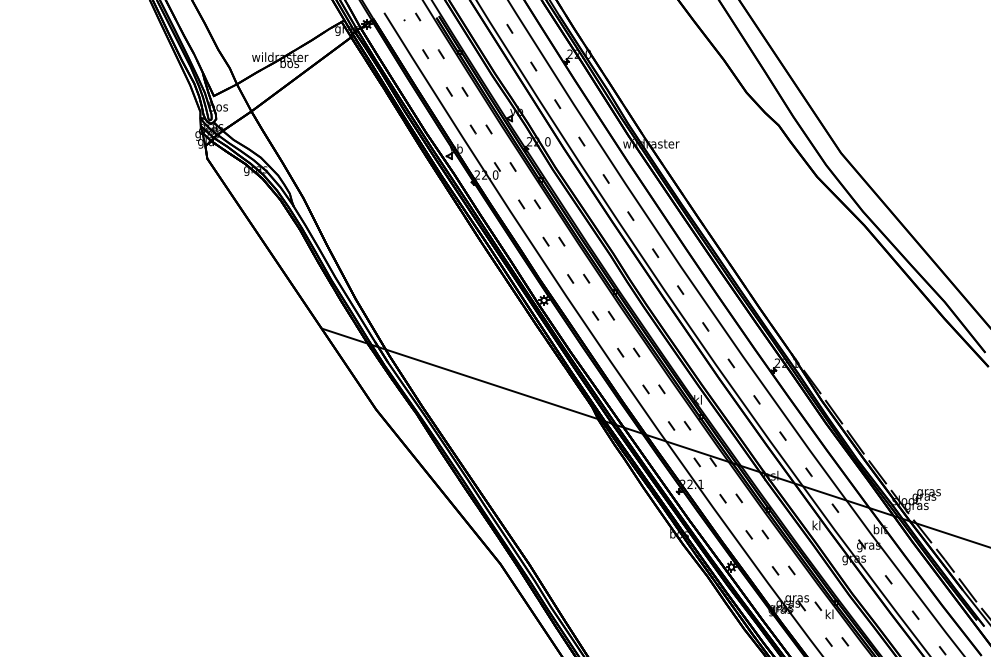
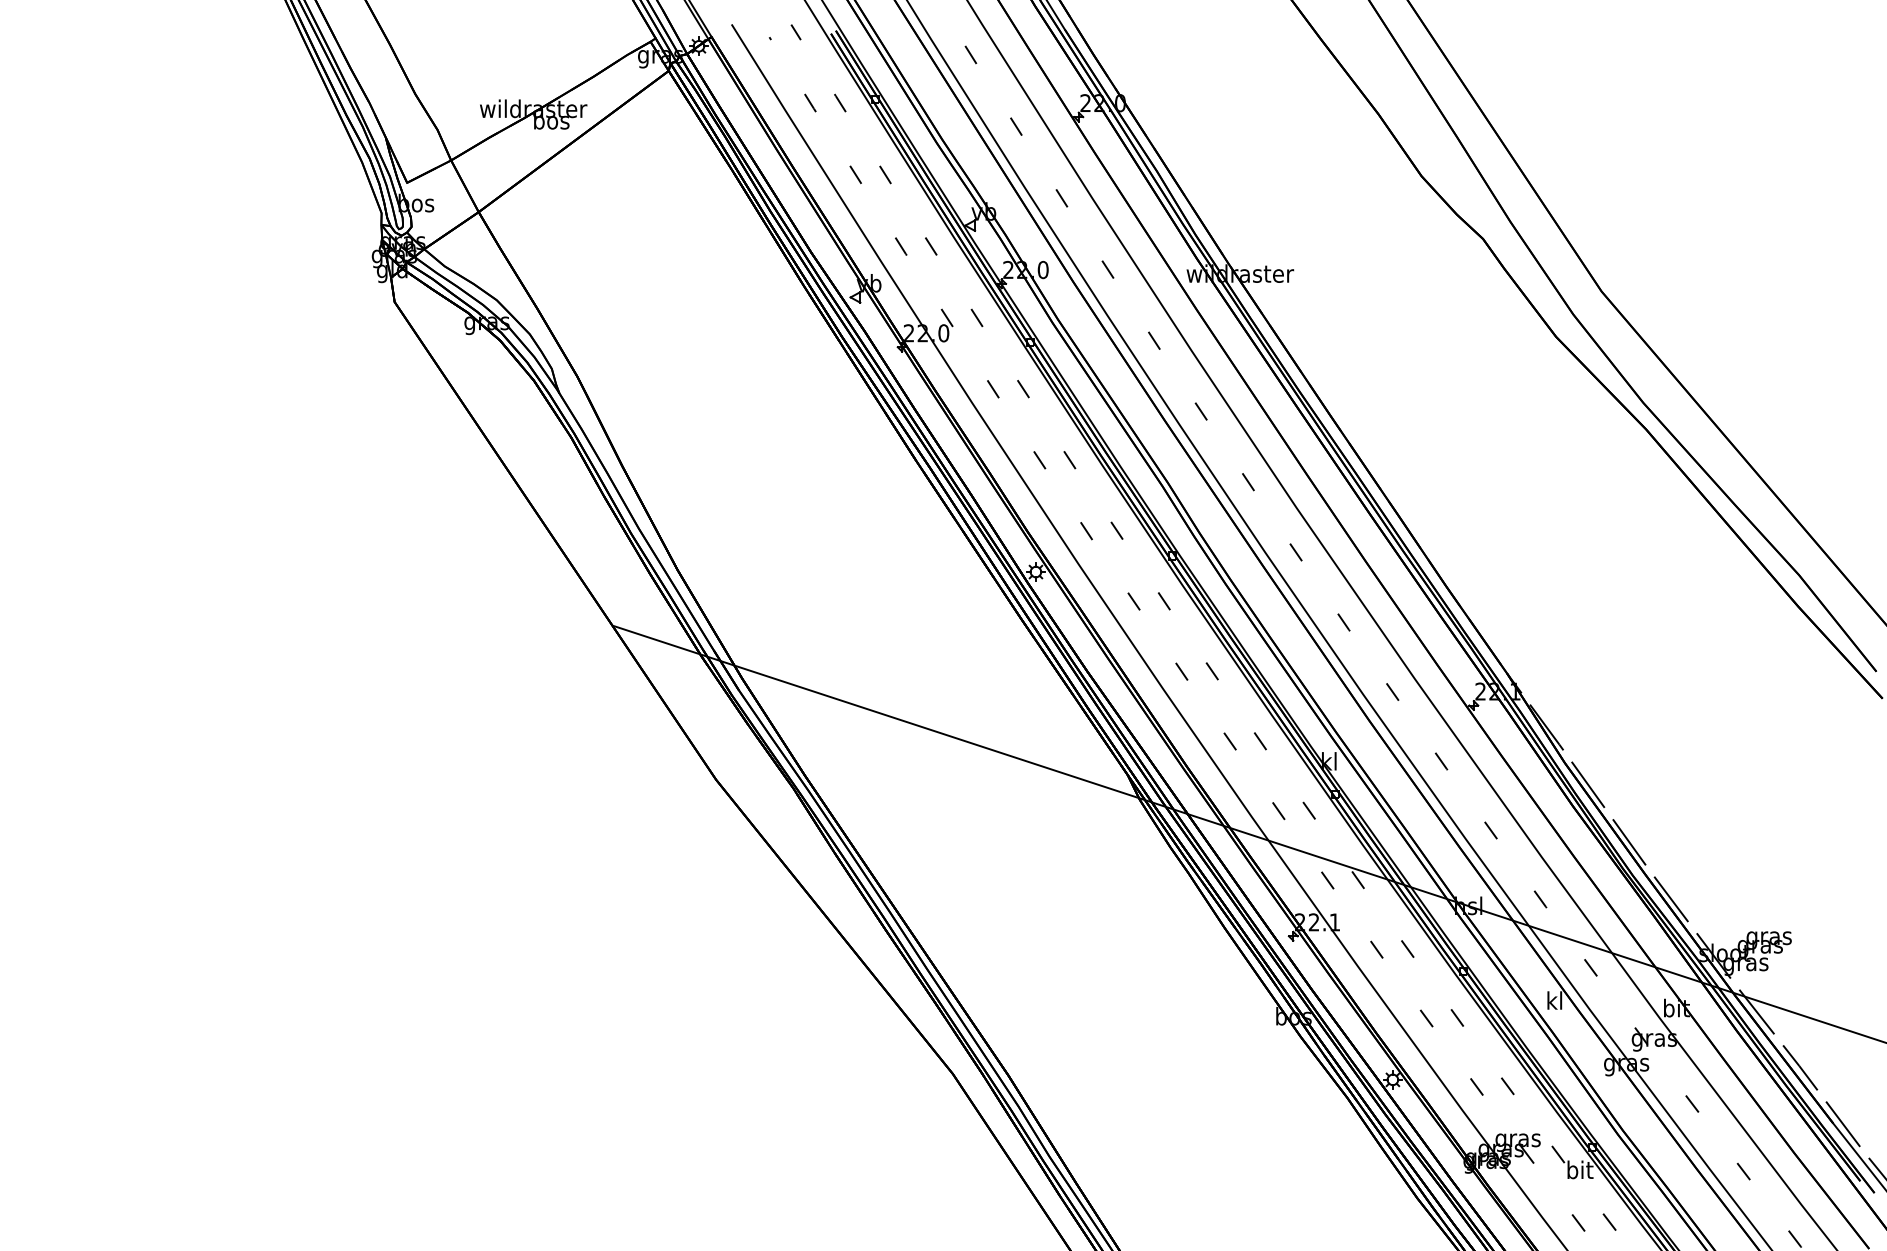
text: (829, 614) -> (1579, 1170), kl -> bit

